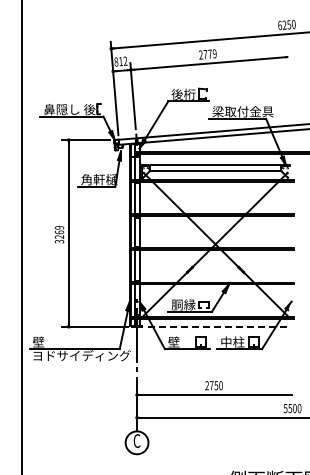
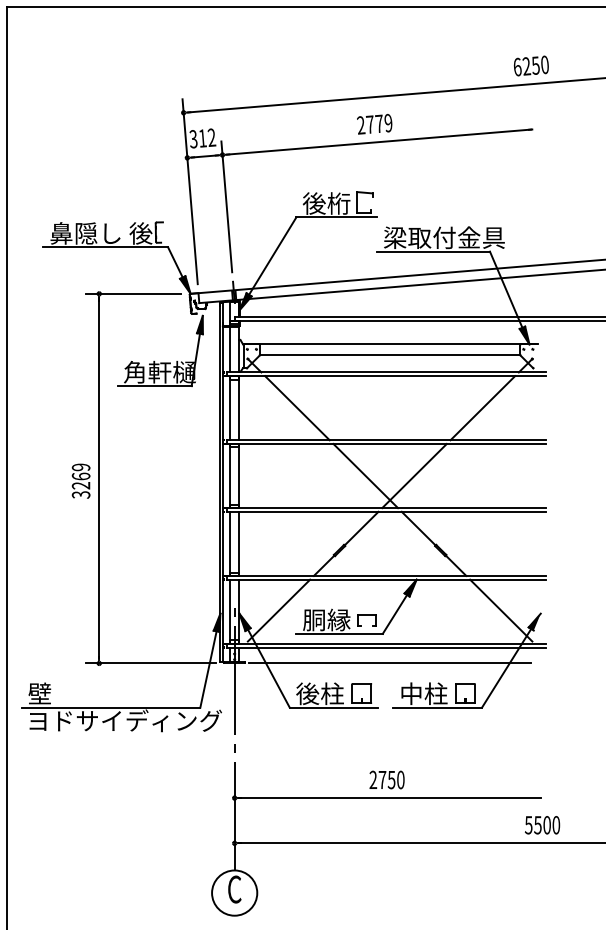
text: (116, 61) -> (193, 138), 812 -> 312
line: (215, 326) -> (389, 662), dashed -> solid
text: (180, 341) -> (320, 692), 壁 -> 後柱

